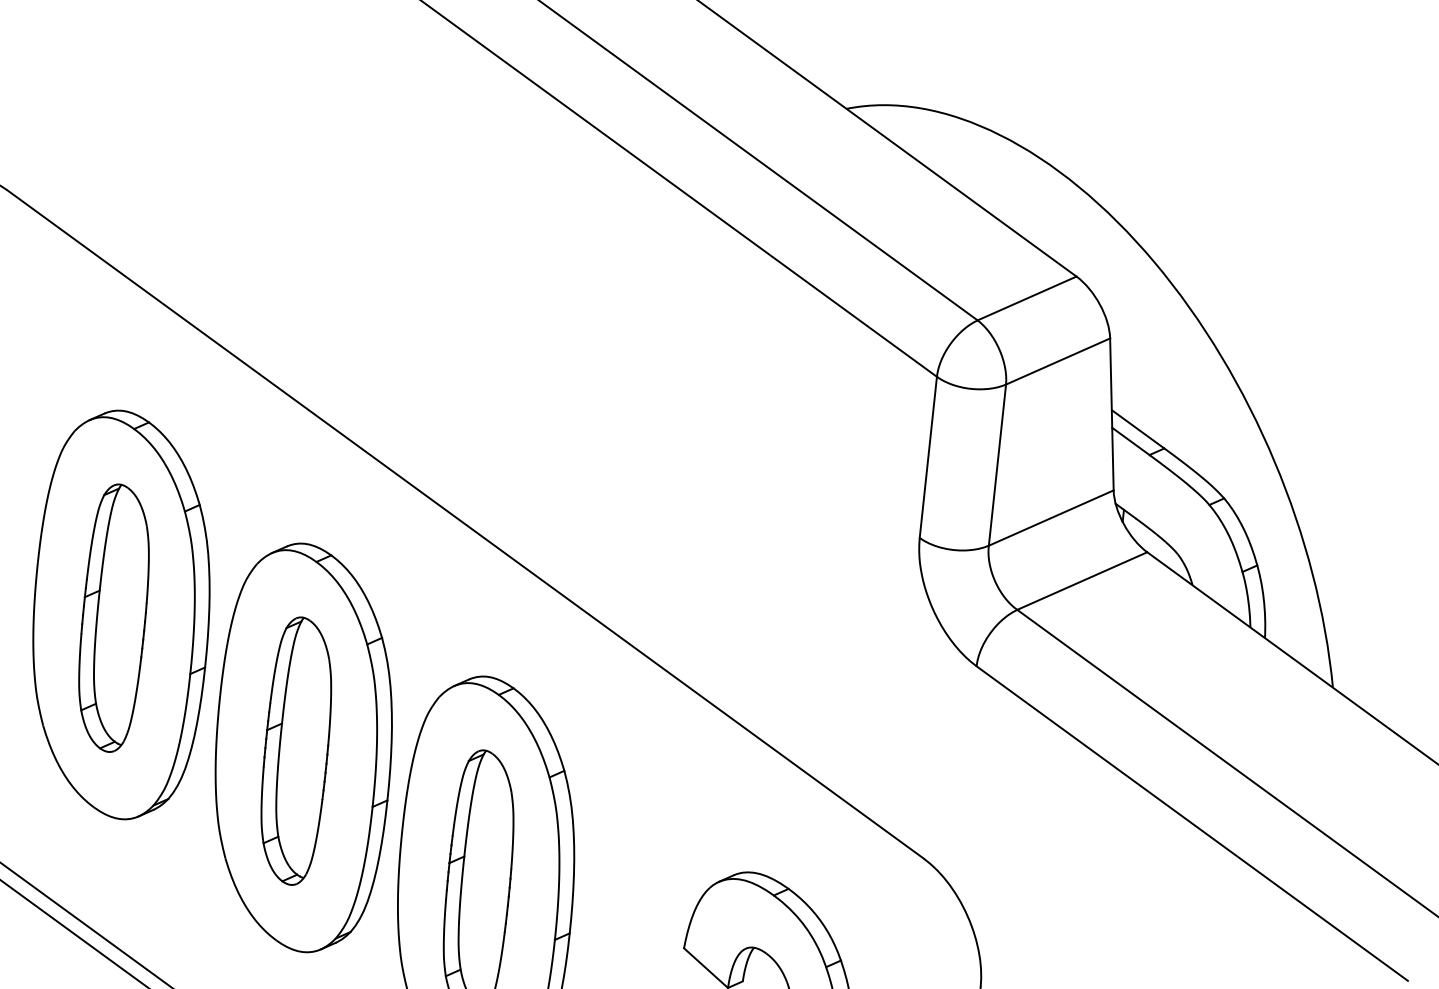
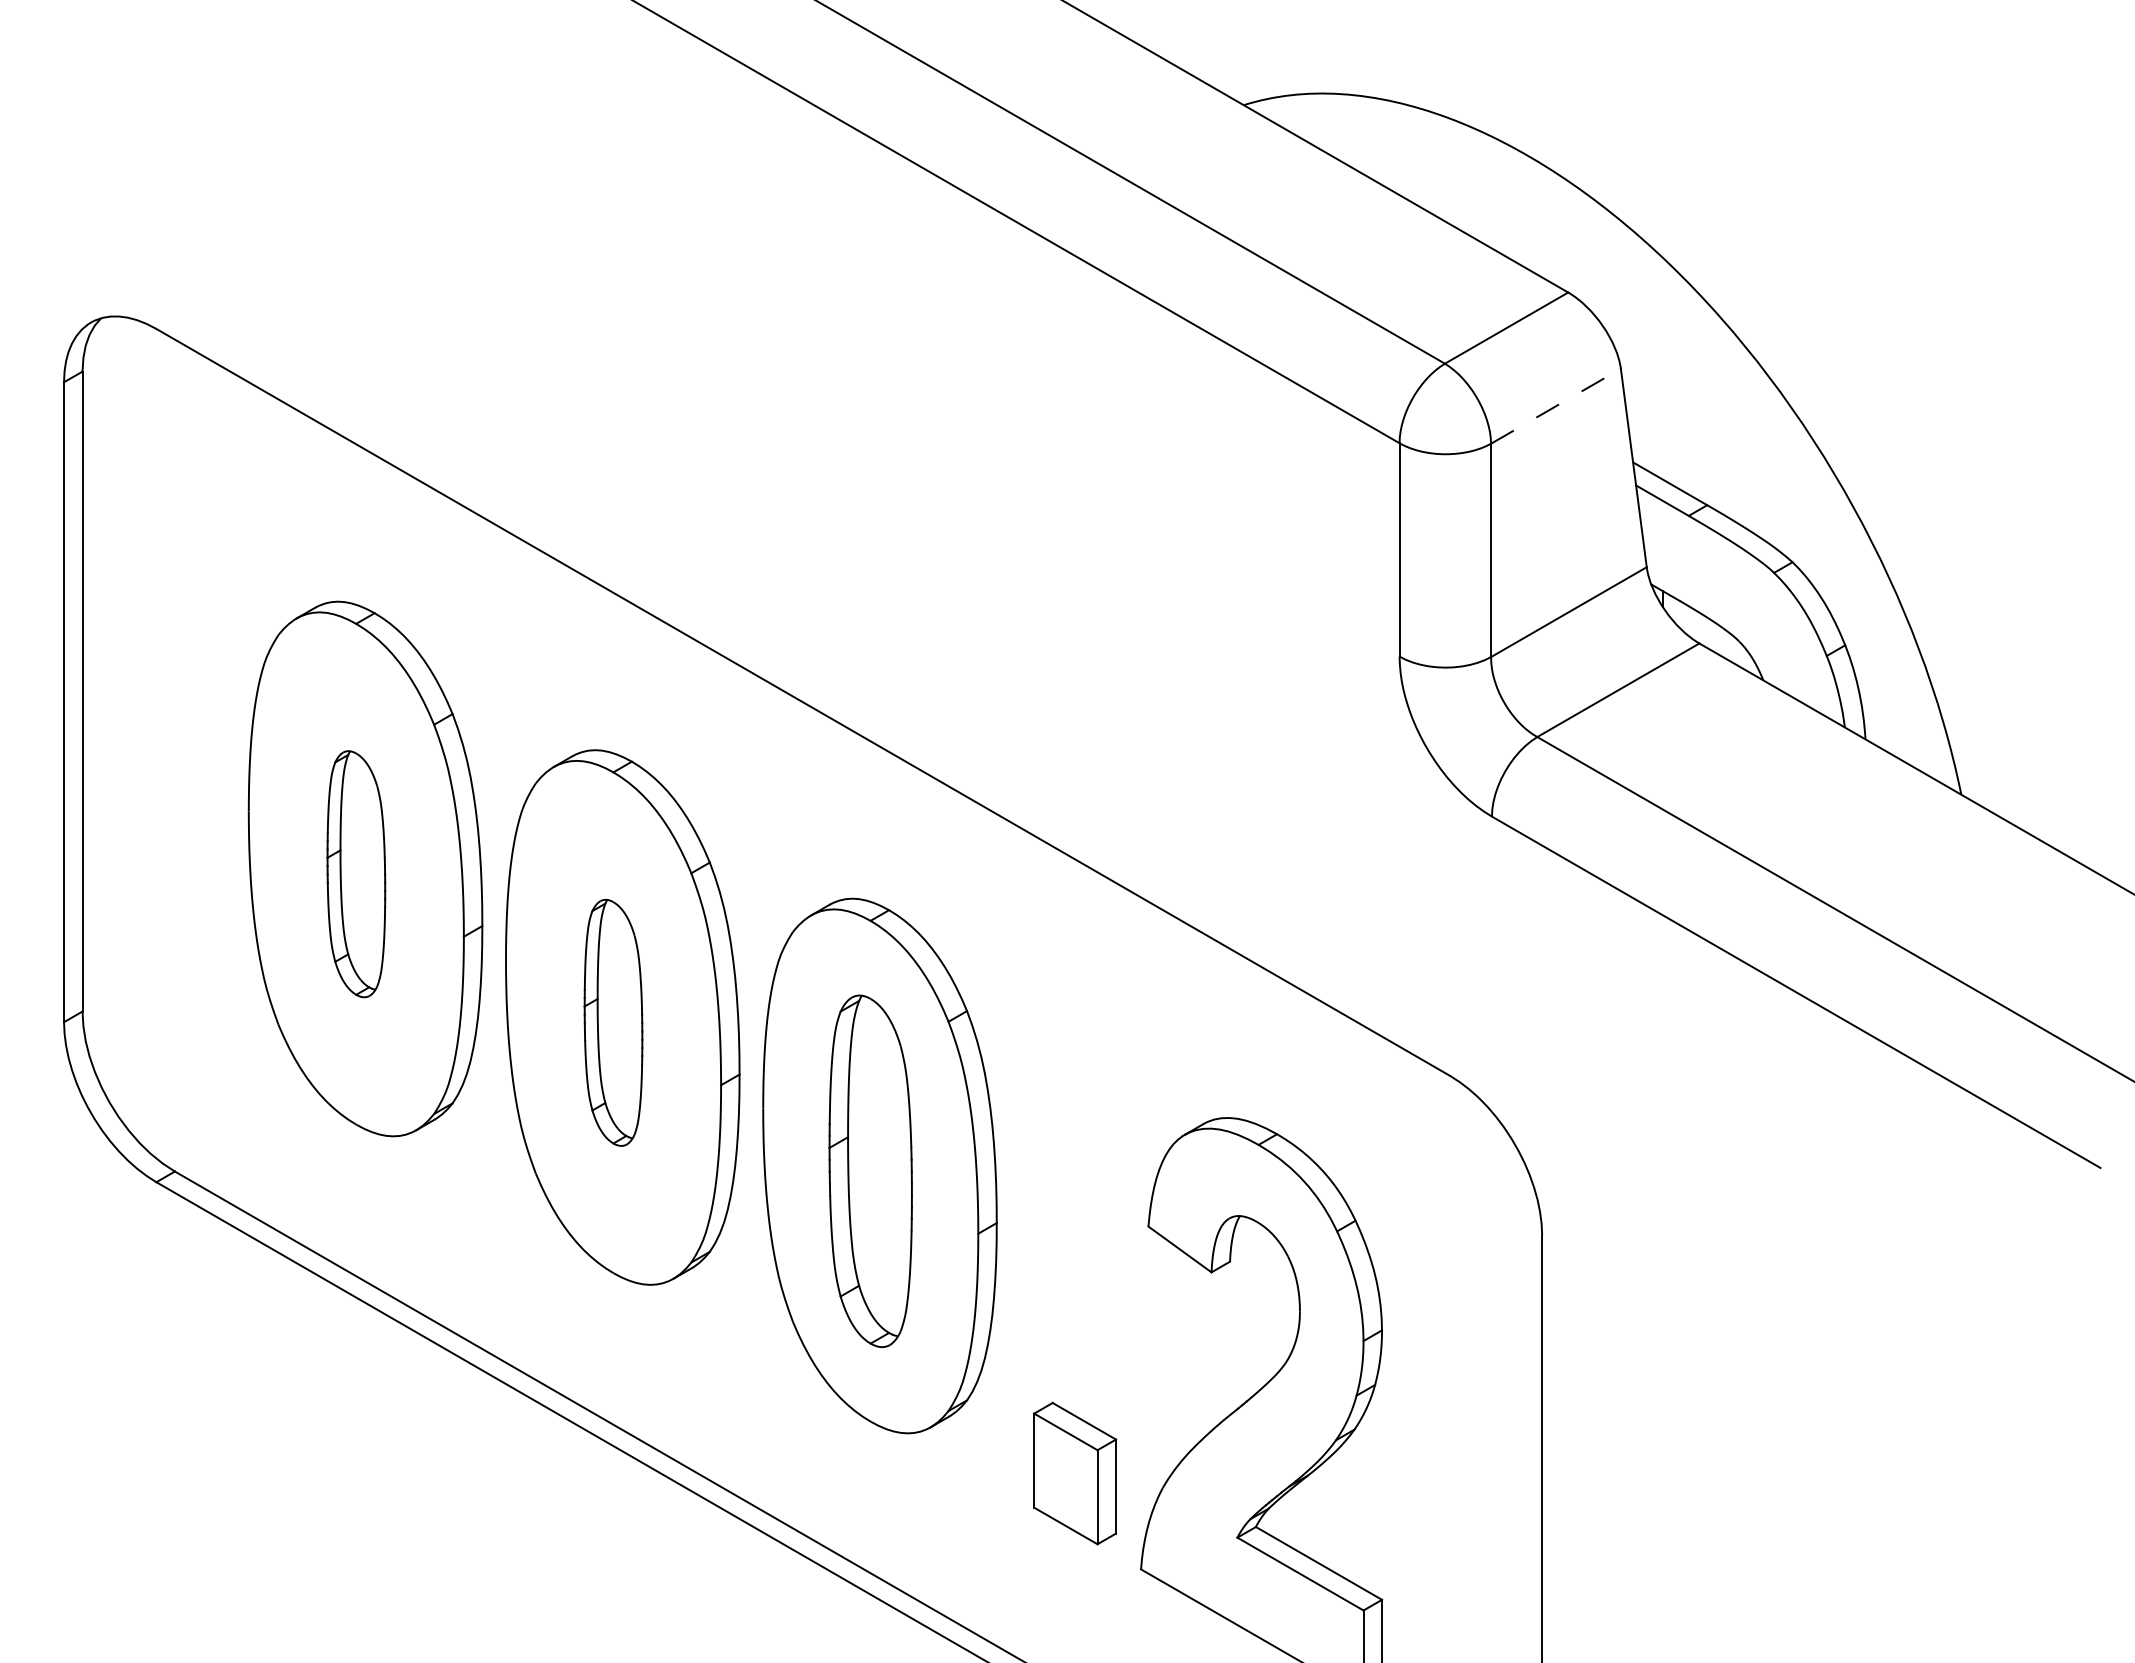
line: (1058, 361) -> (1556, 406), solid -> dashed
part: (114, 617) -> (356, 873), size x0.7
part: (296, 750) -> (613, 1022), size x0.7

